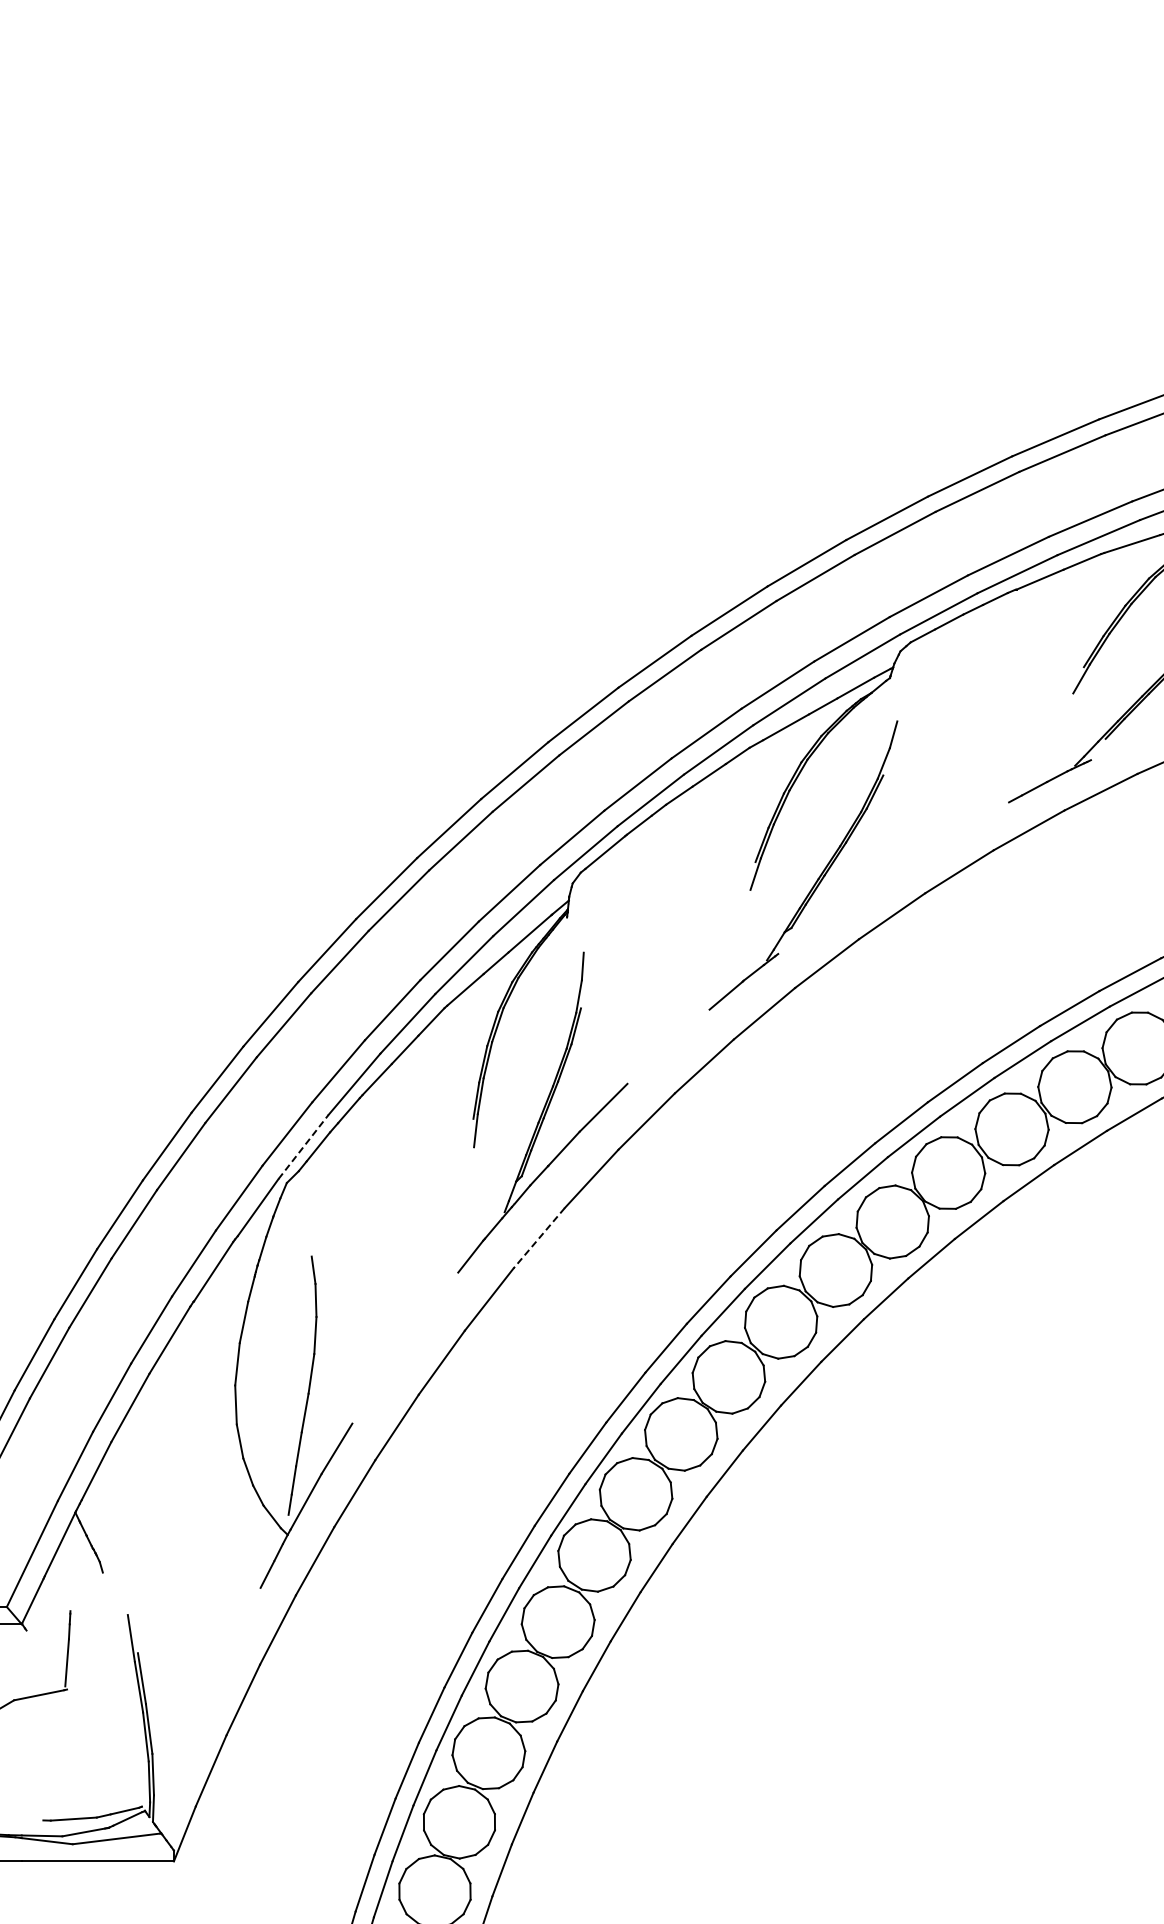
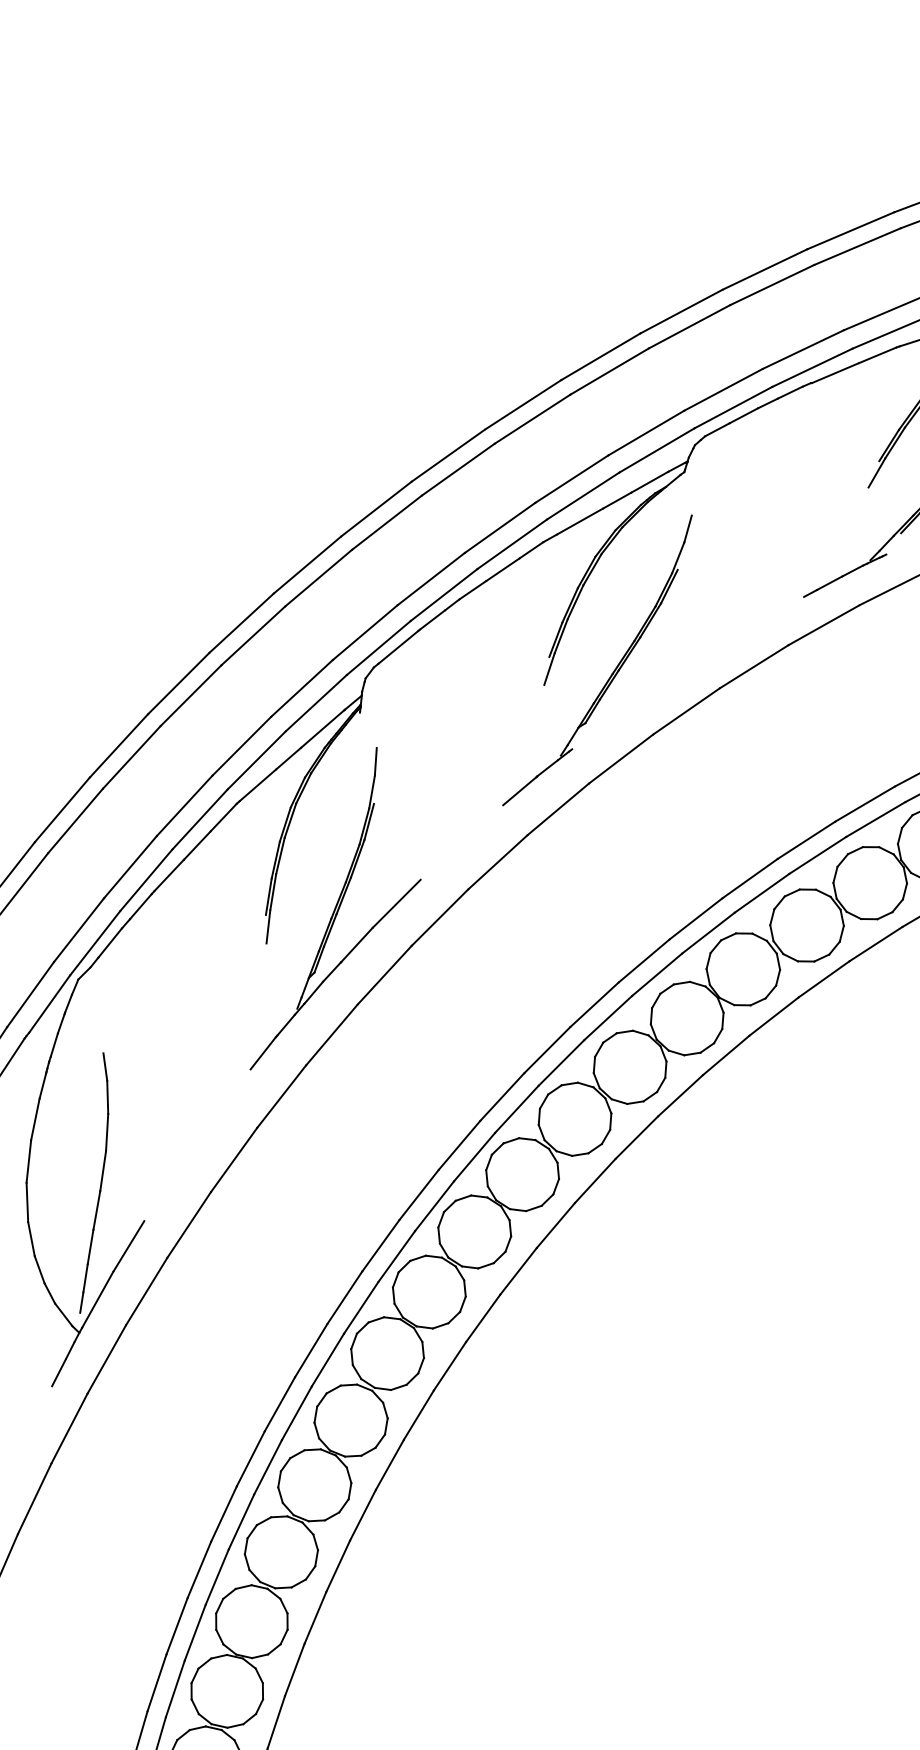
line: (303, 1147) -> (95, 943), dashed -> solid
line: (539, 1238) -> (332, 1035), dashed -> solid

